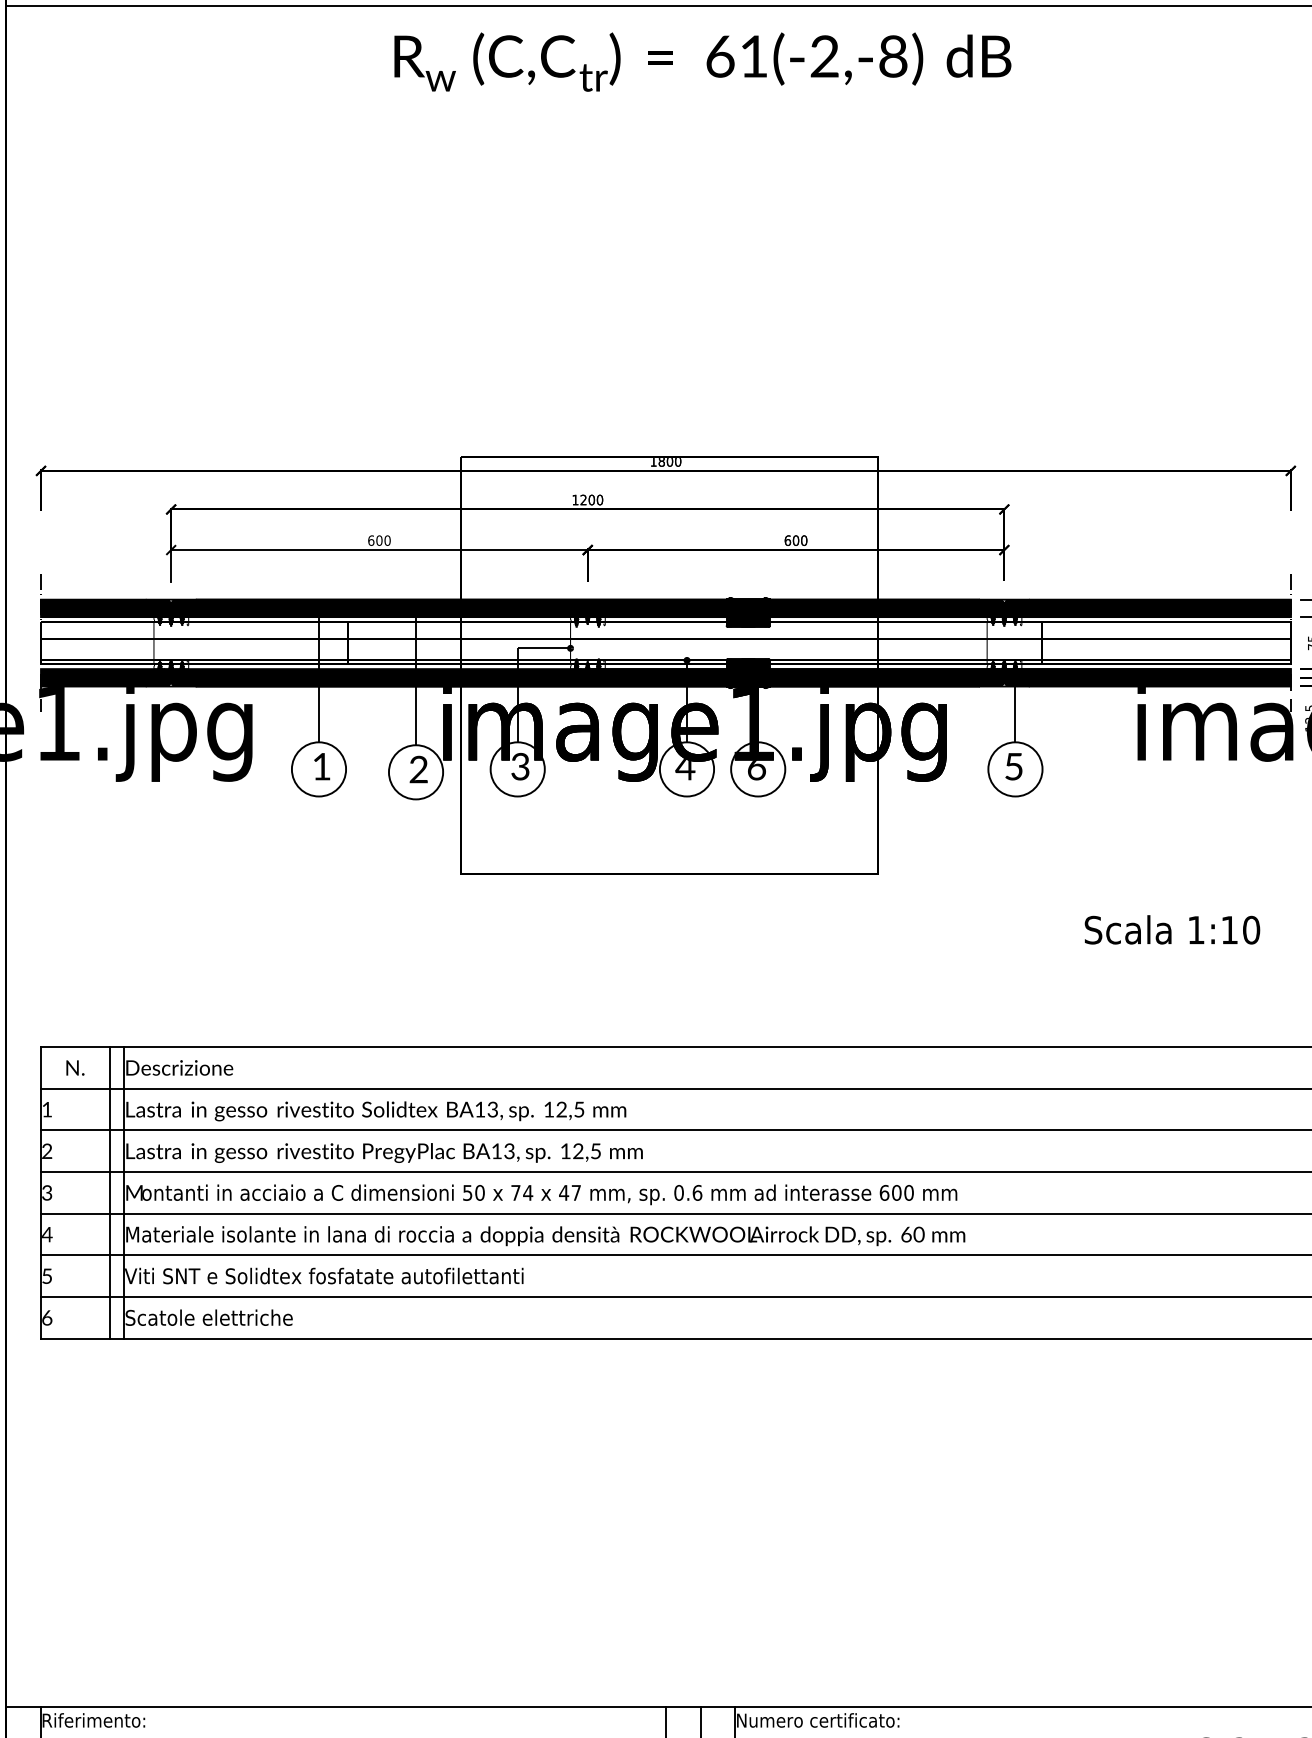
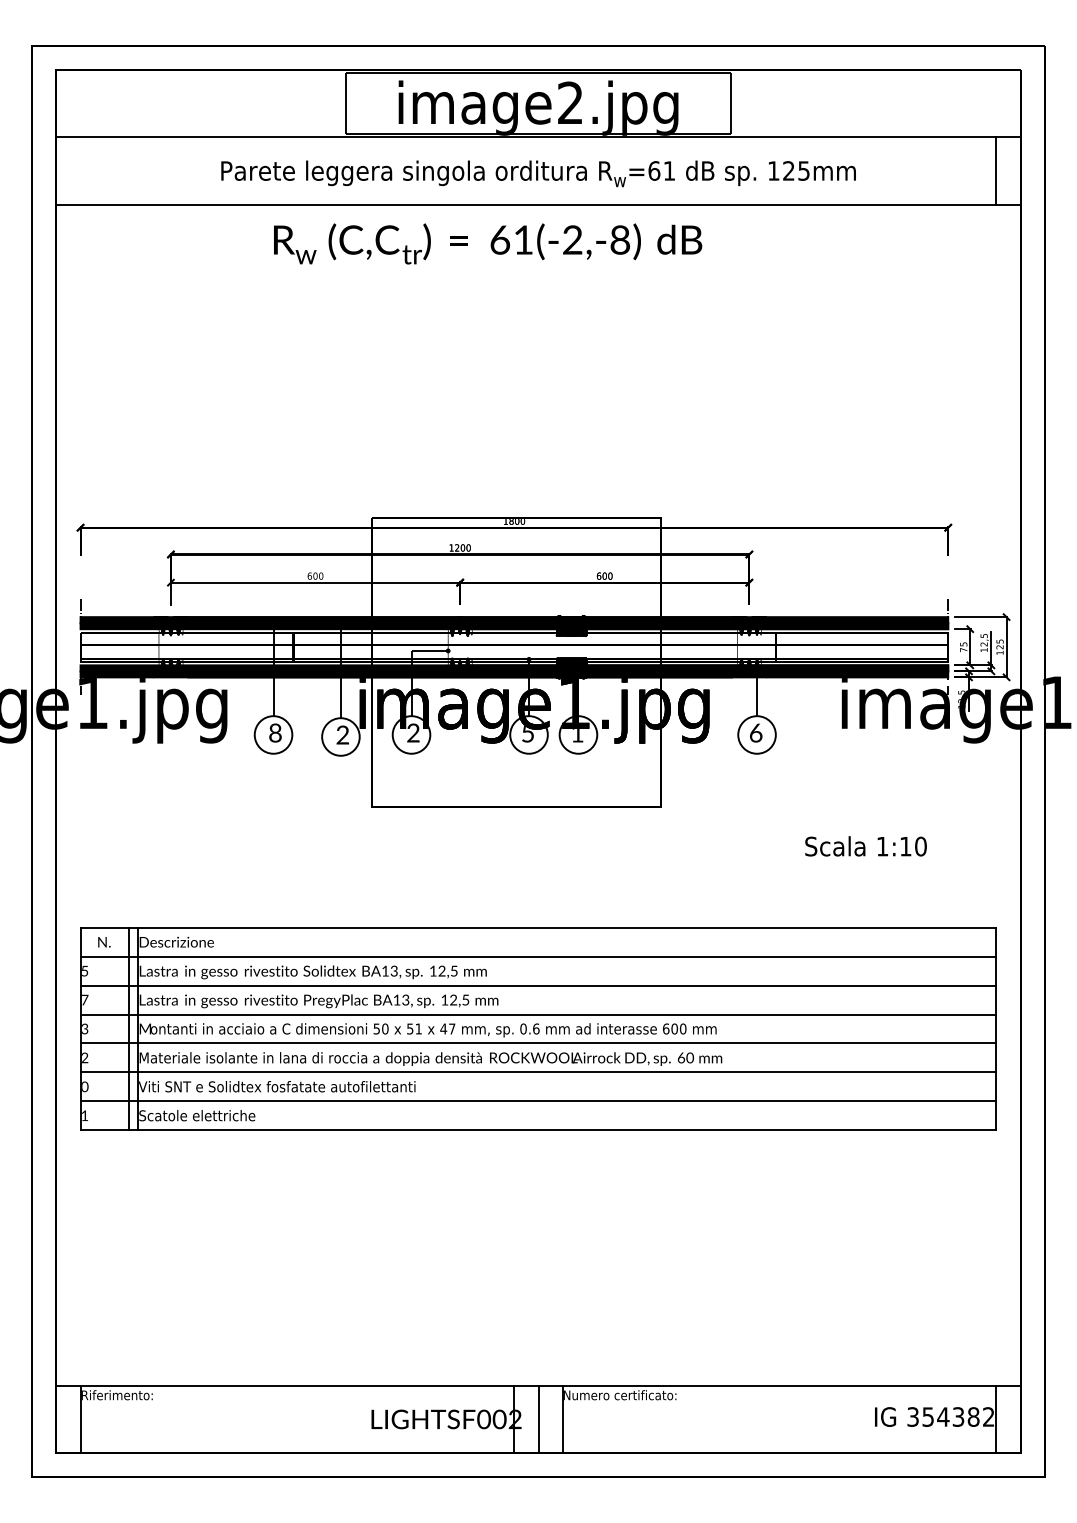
text: (703, 61) -> (488, 243), moved
text: (321, 765) -> (275, 732), 1 -> 8
text: (1014, 765) -> (756, 732), 5 -> 6
text: (684, 768) -> (527, 734), 4 -> 5
text: (520, 770) -> (413, 735), 3 -> 2
text: (756, 770) -> (577, 735), 6 -> 1
text: (48, 1108) -> (85, 970), 1 -> 5
text: (48, 1150) -> (85, 999), 2 -> 7
text: (522, 1192) -> (414, 1028), 74 -> 51
text: (48, 1233) -> (85, 1057), 4 -> 2
text: (48, 1275) -> (85, 1086), 5 -> 0
text: (48, 1317) -> (85, 1115), 6 -> 1

